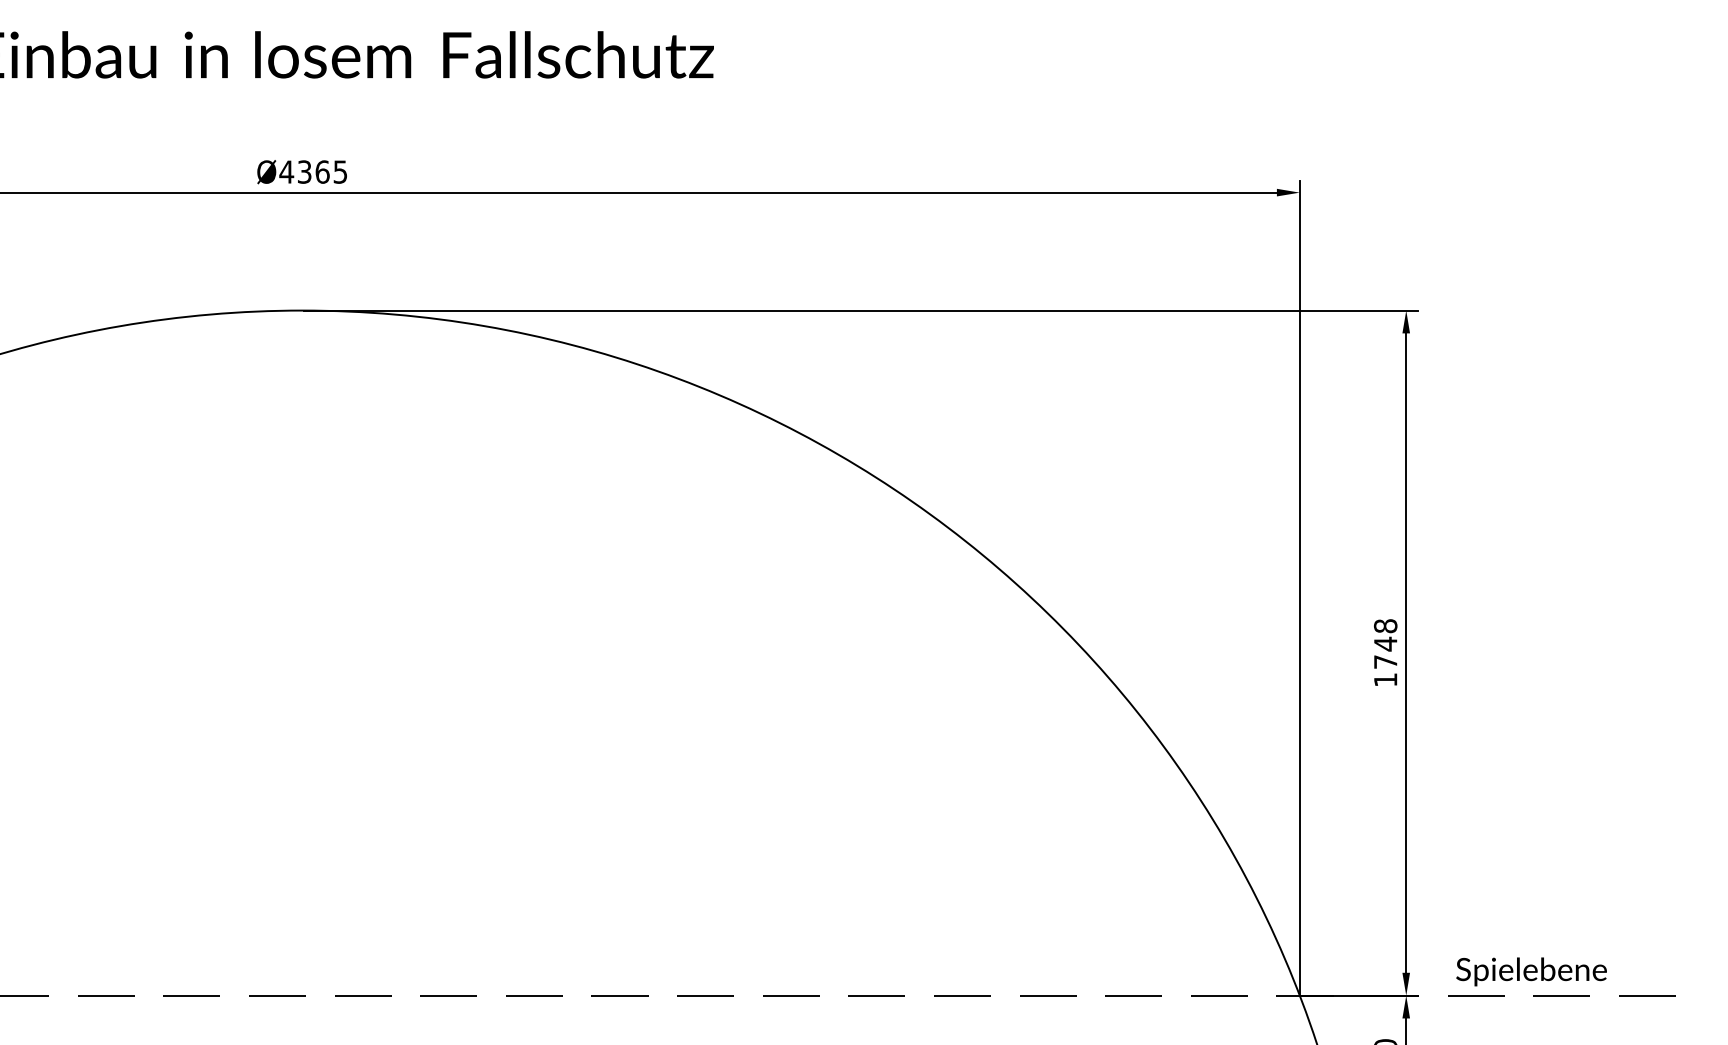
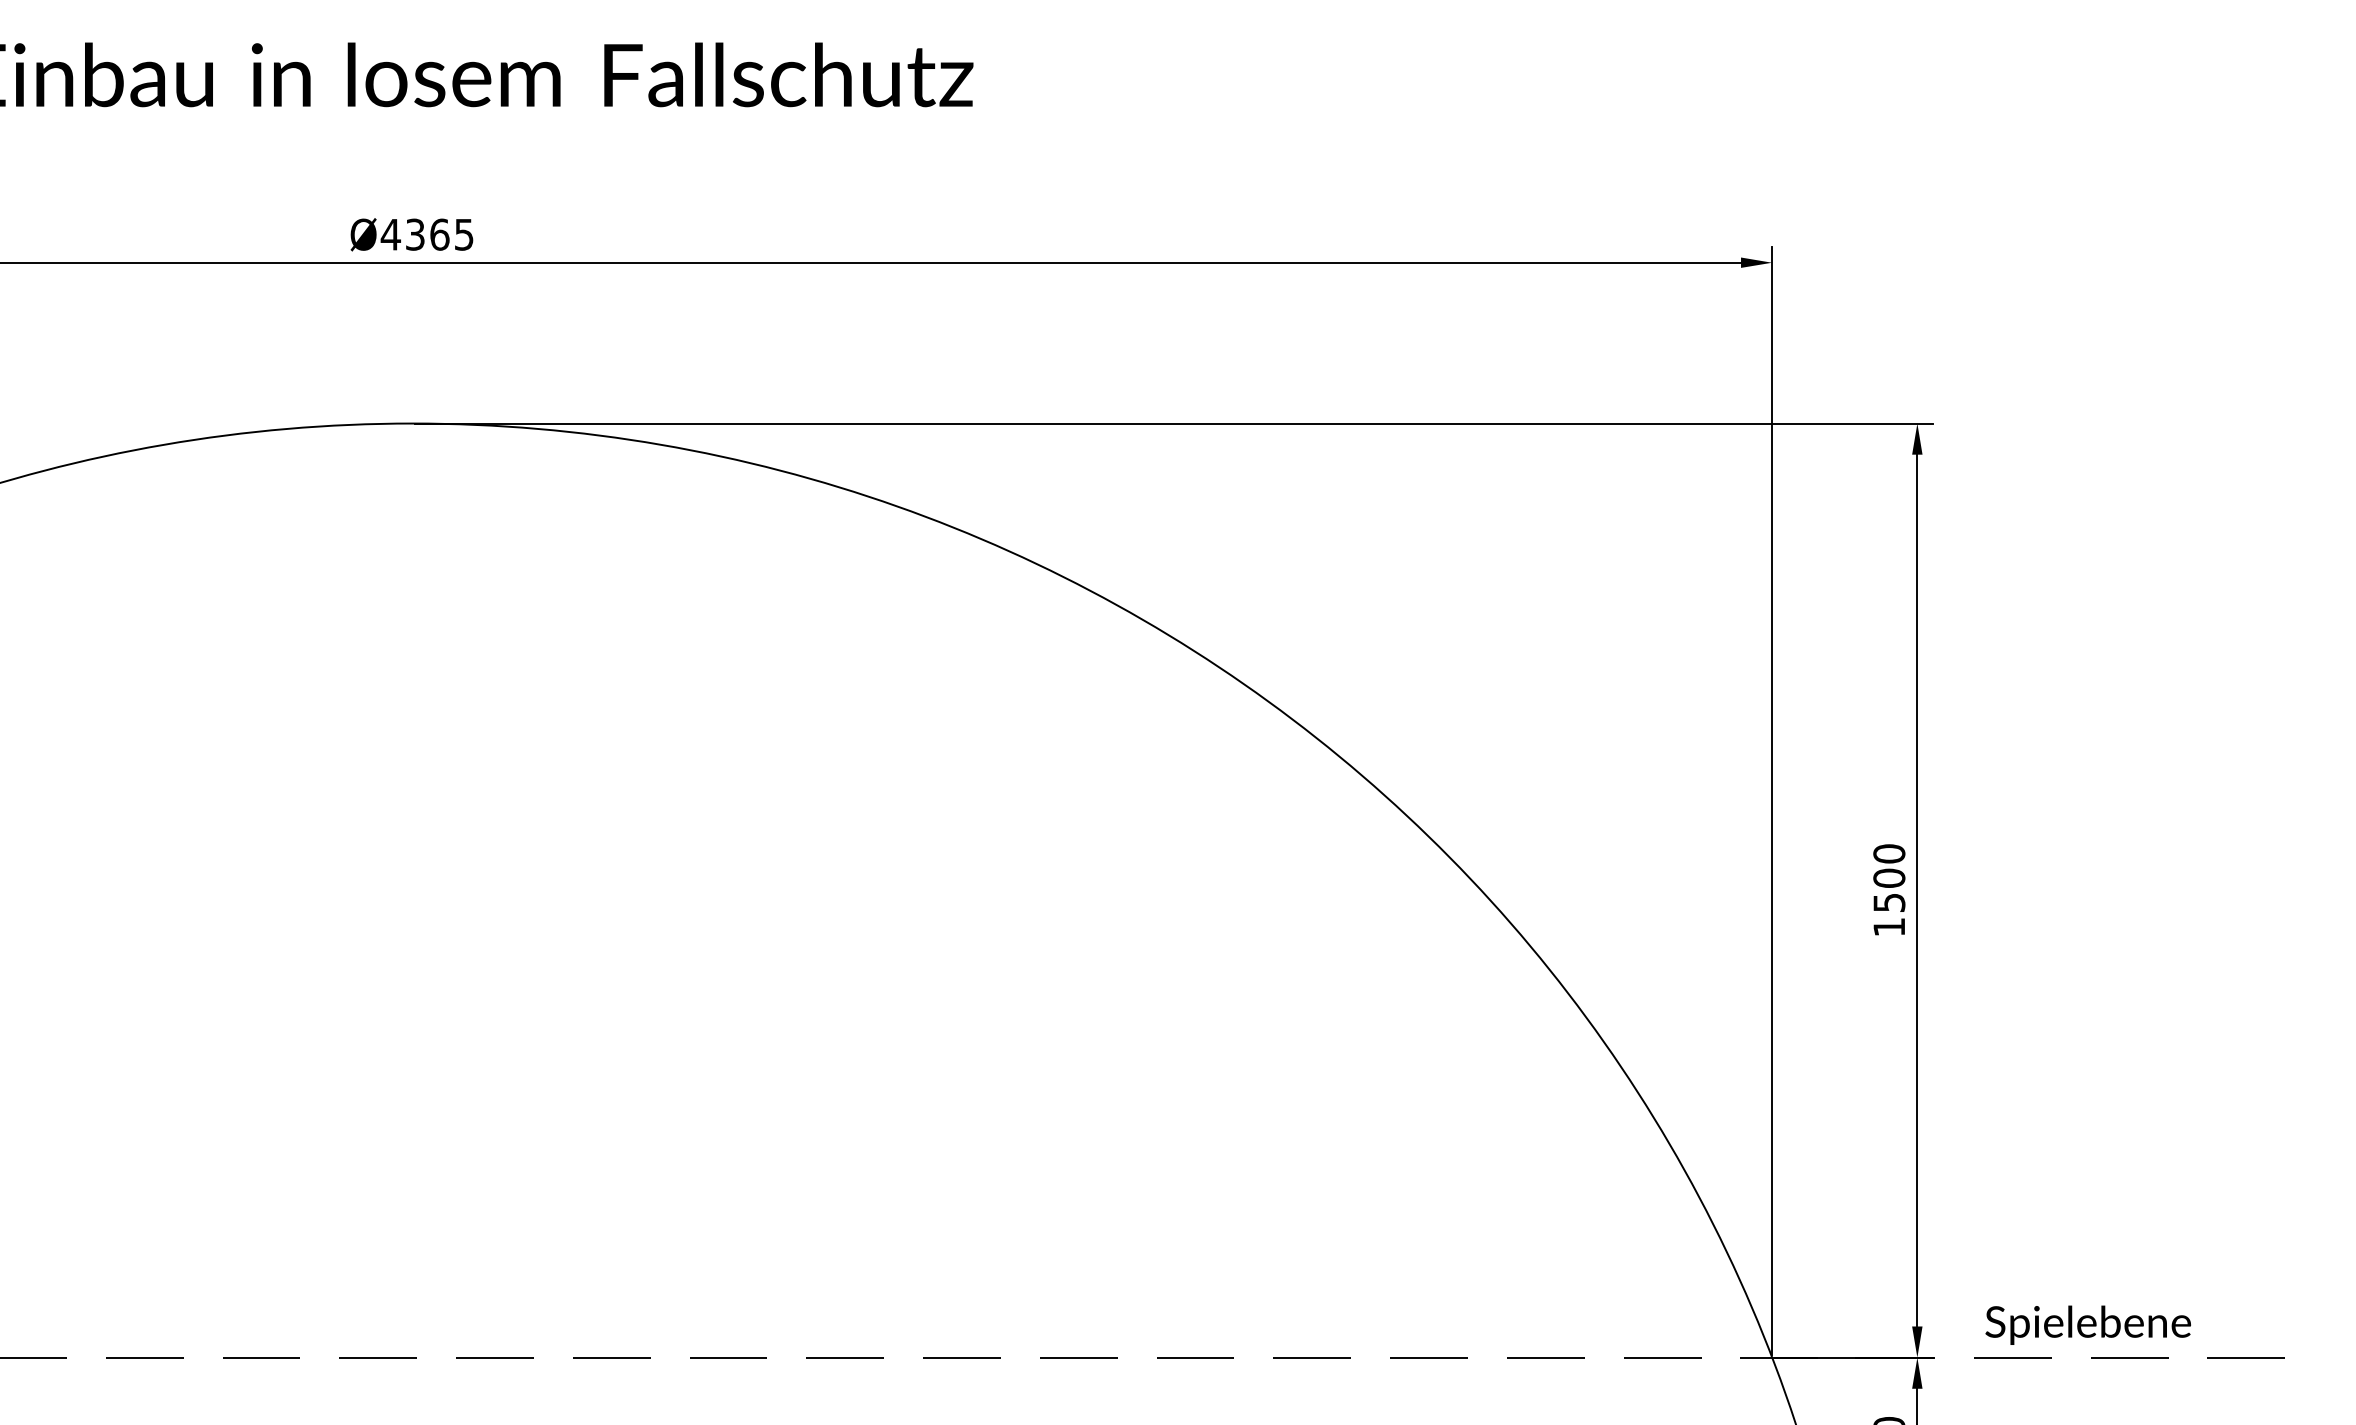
text: (1385, 643) -> (1889, 877), 1748 -> 1500

